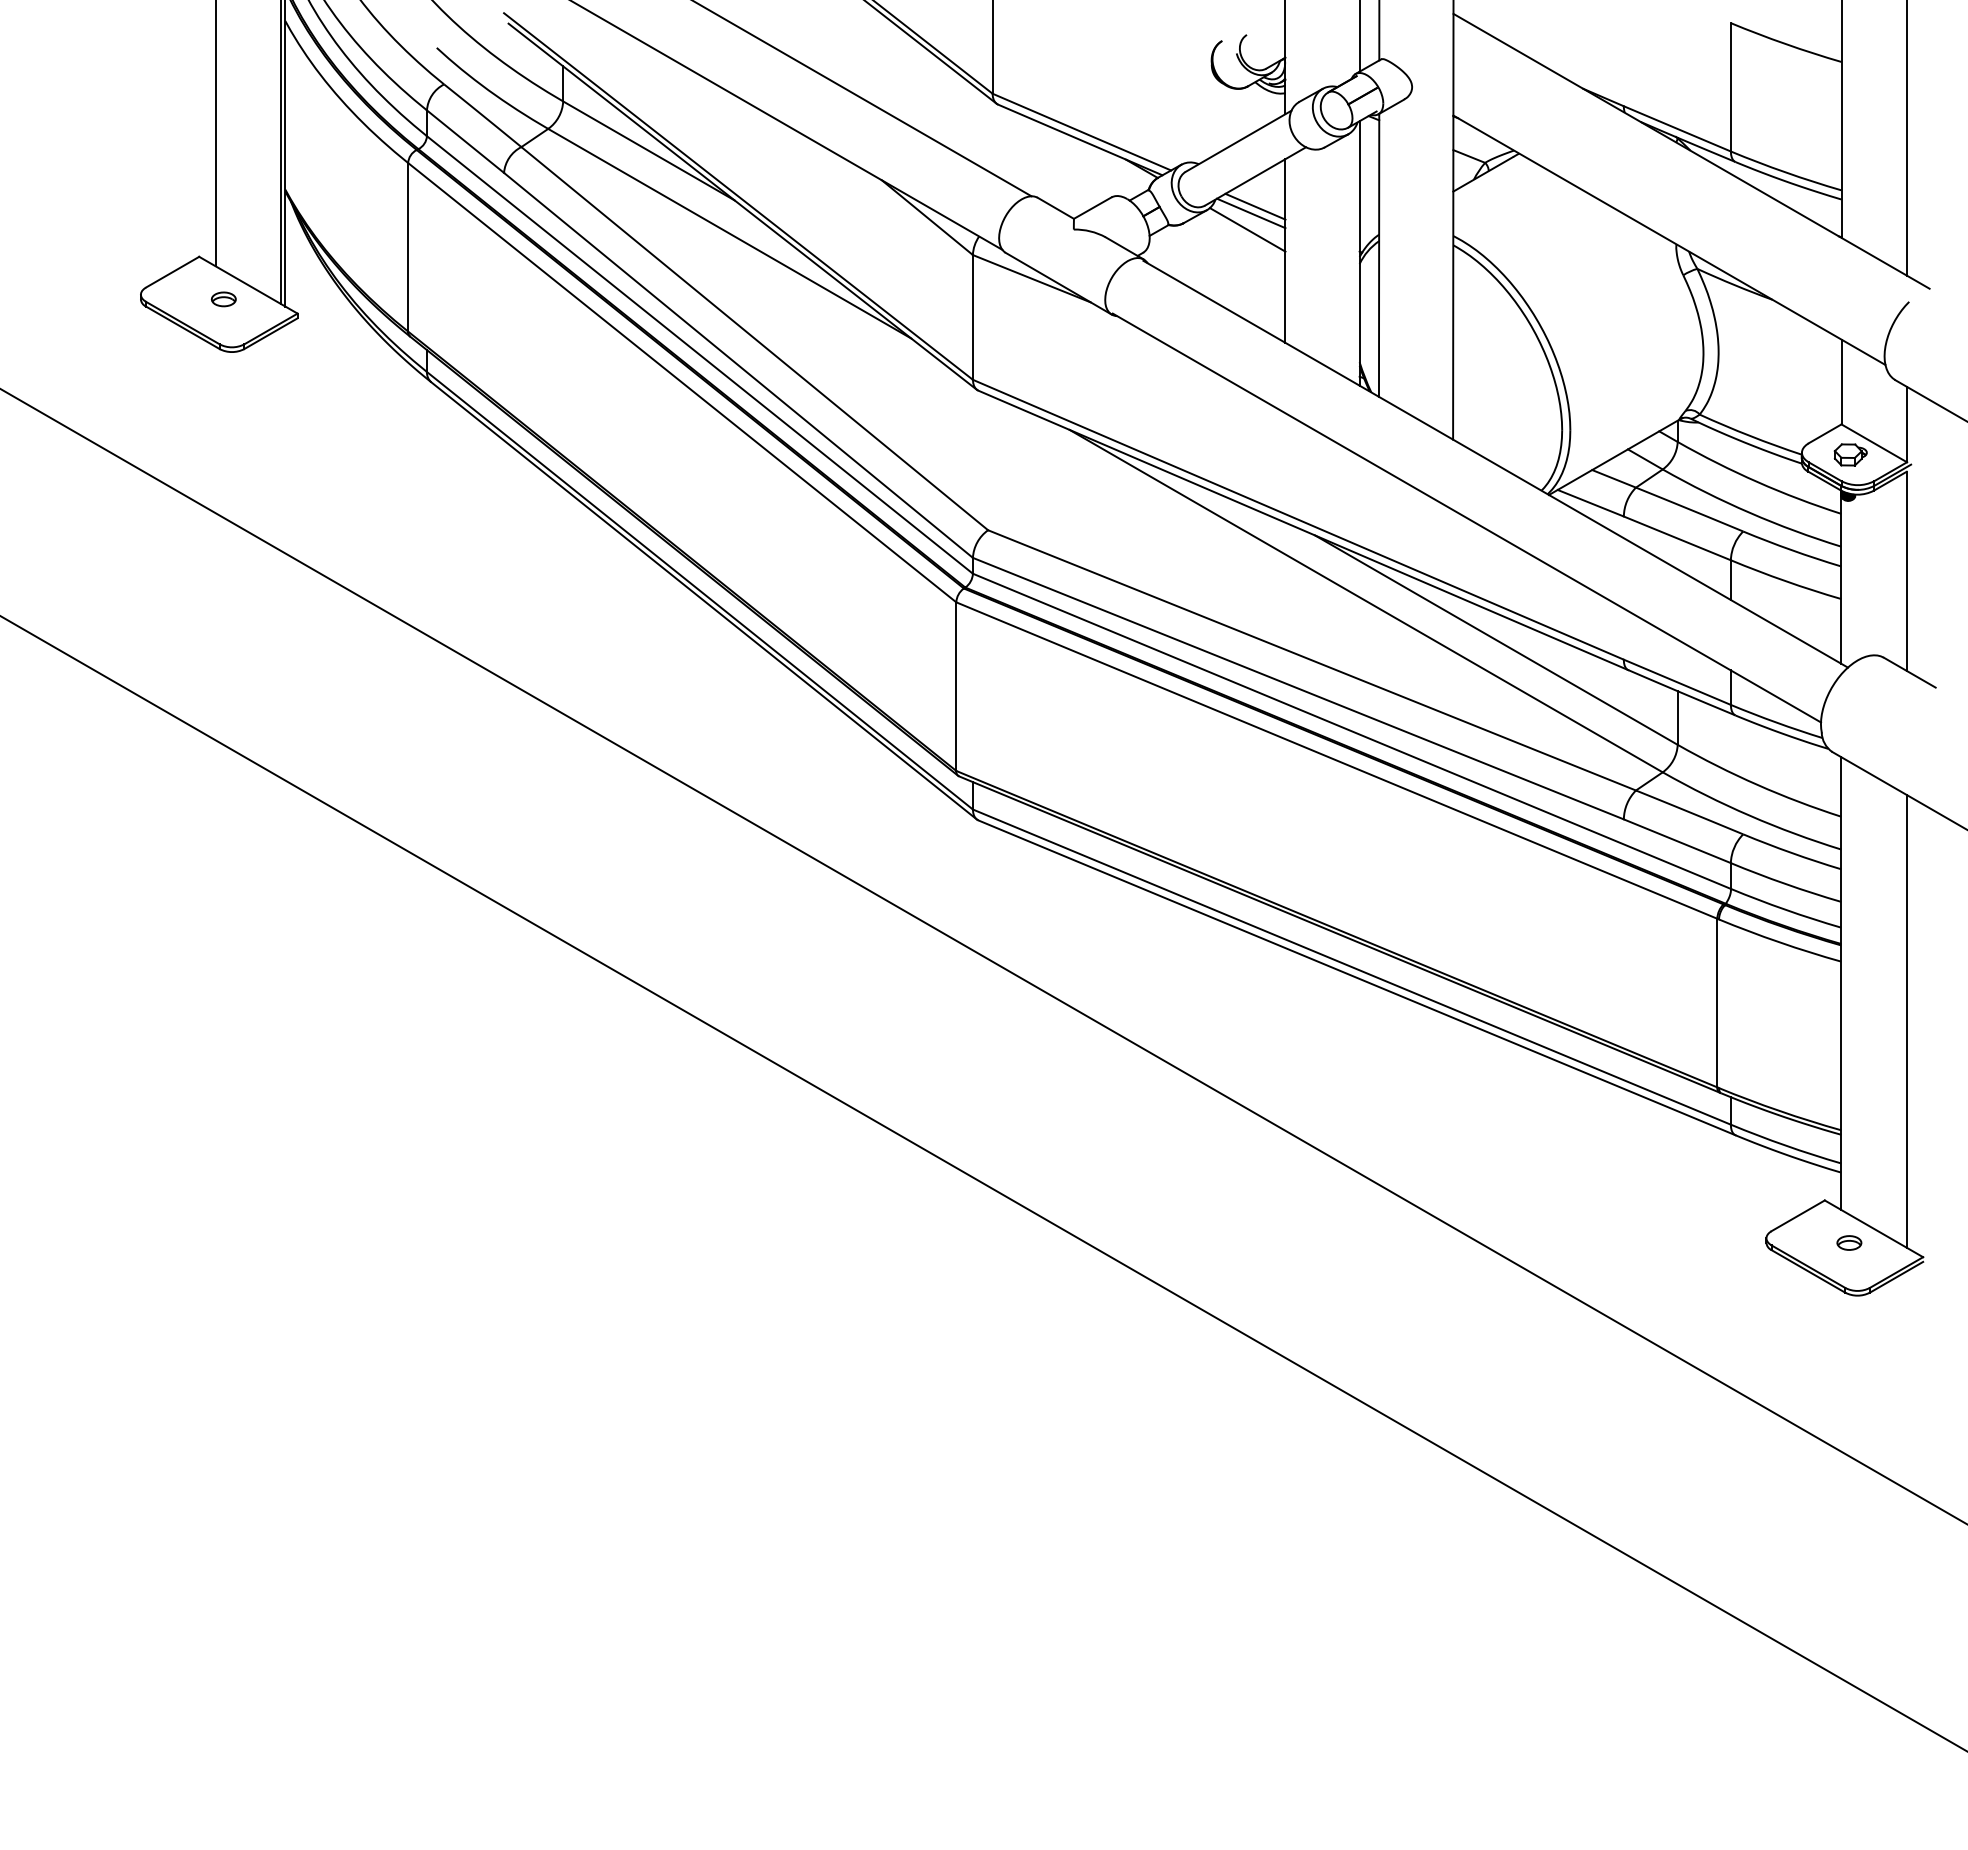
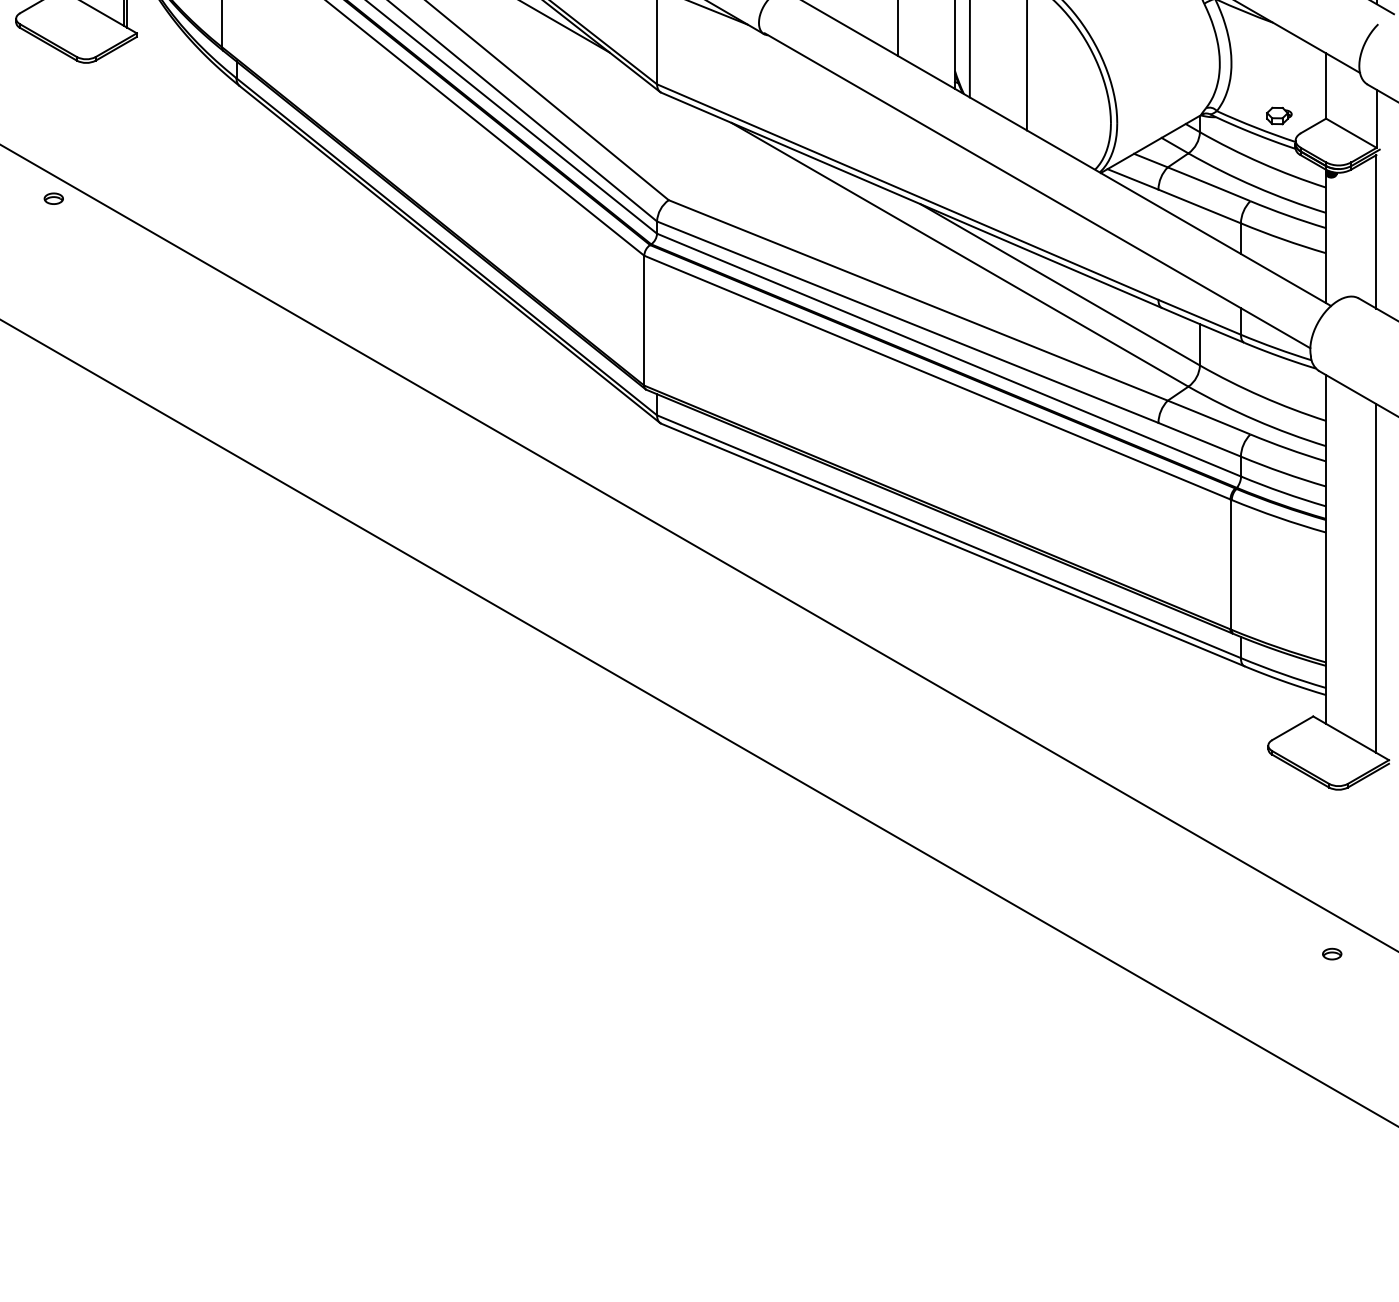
part: (223, 299) -> (53, 198), moved
part: (1850, 454) -> (1279, 115), moved
part: (1849, 1242) -> (1332, 953), moved

